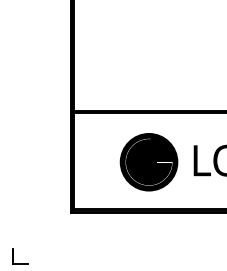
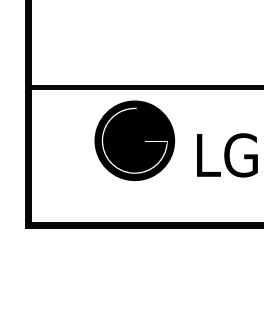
part: (148, 162) -> (134, 141), moved

